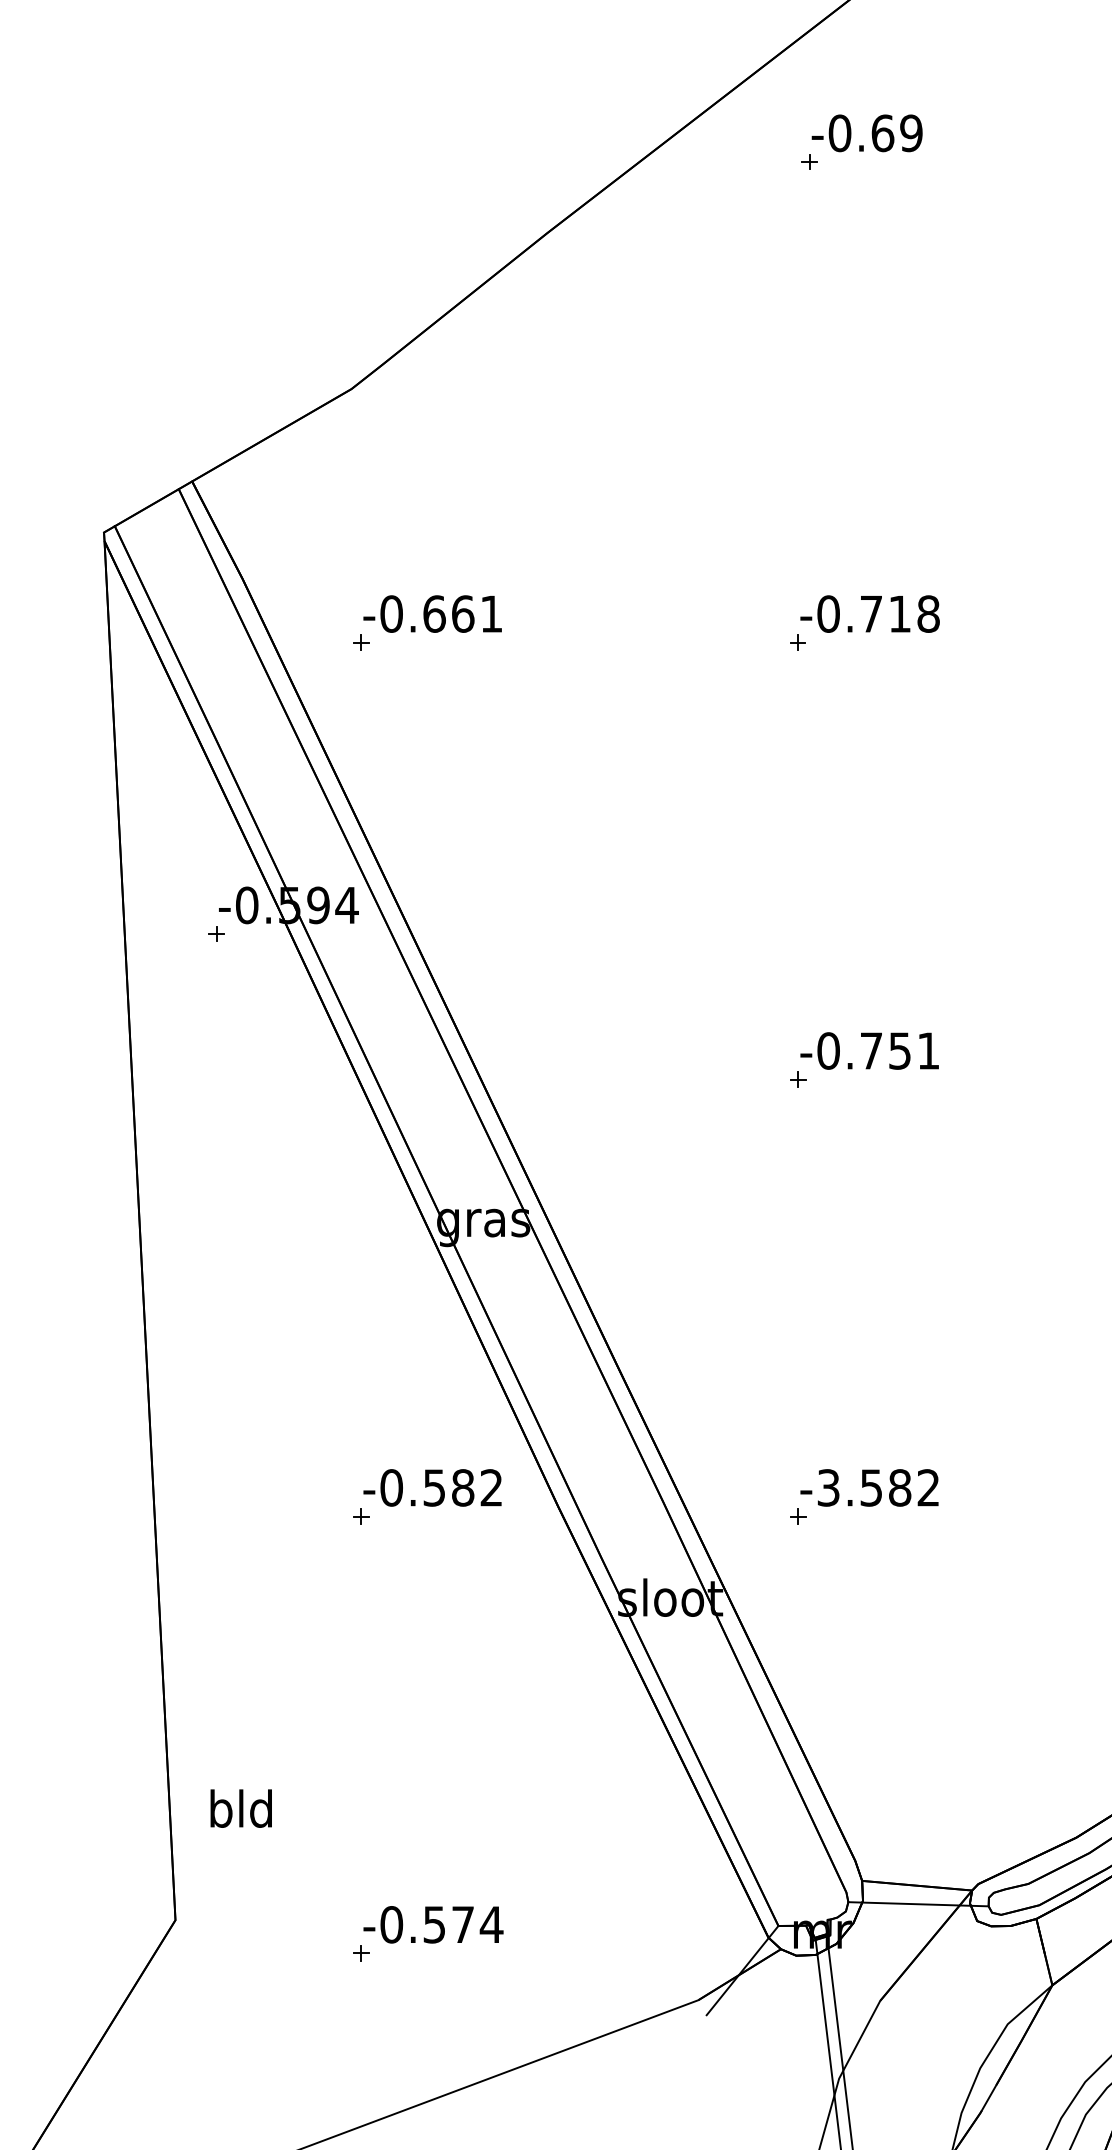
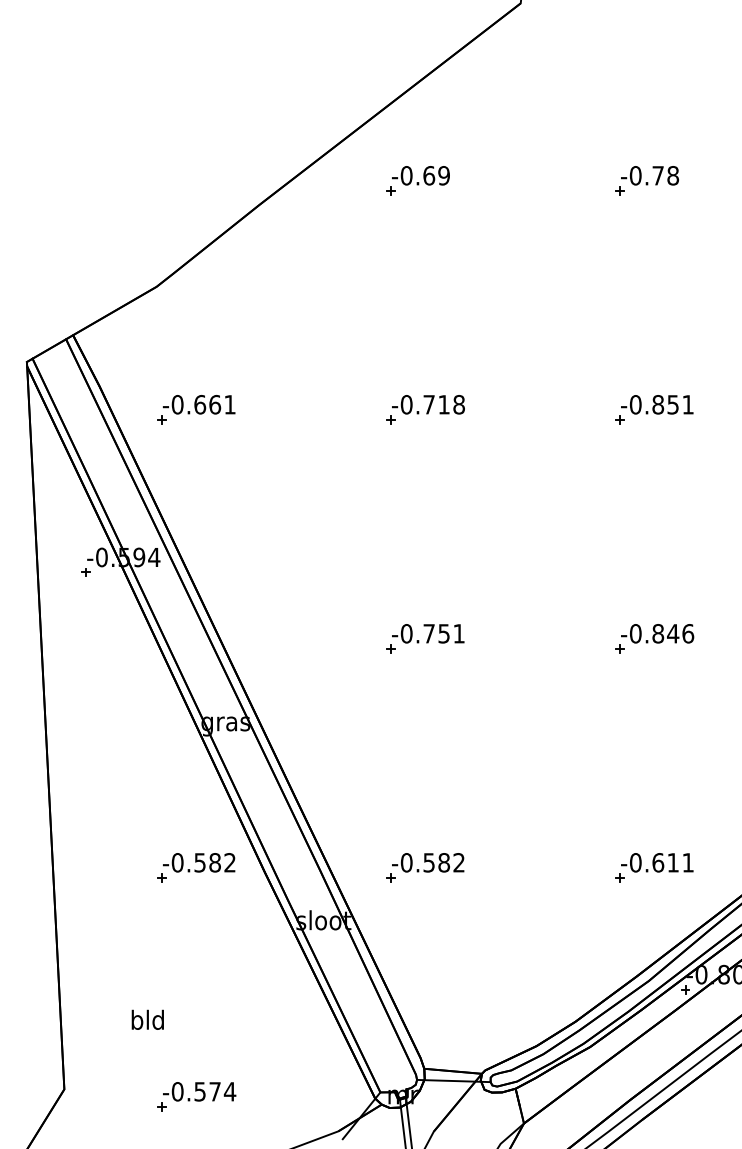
part: (860, 142) -> (417, 180), moved
text: (828, 1487) -> (406, 862), -3.582 -> -0.582
text: (240, 1807) -> (147, 1019), moved

